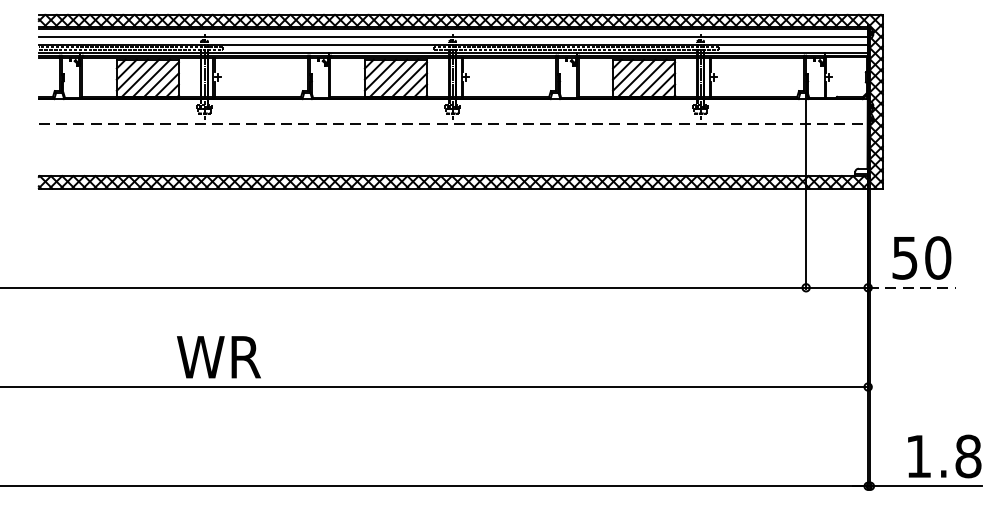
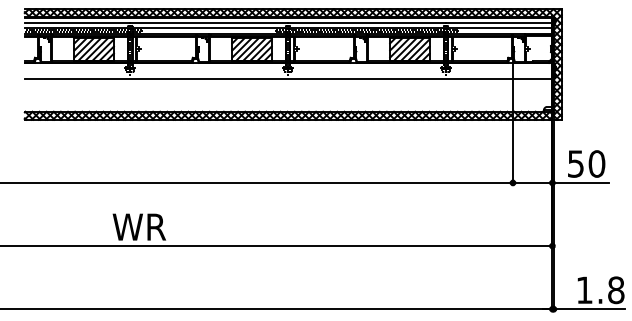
line: (453, 123) -> (288, 78), dashed -> solid
line: (913, 287) -> (581, 182), dashed -> solid

